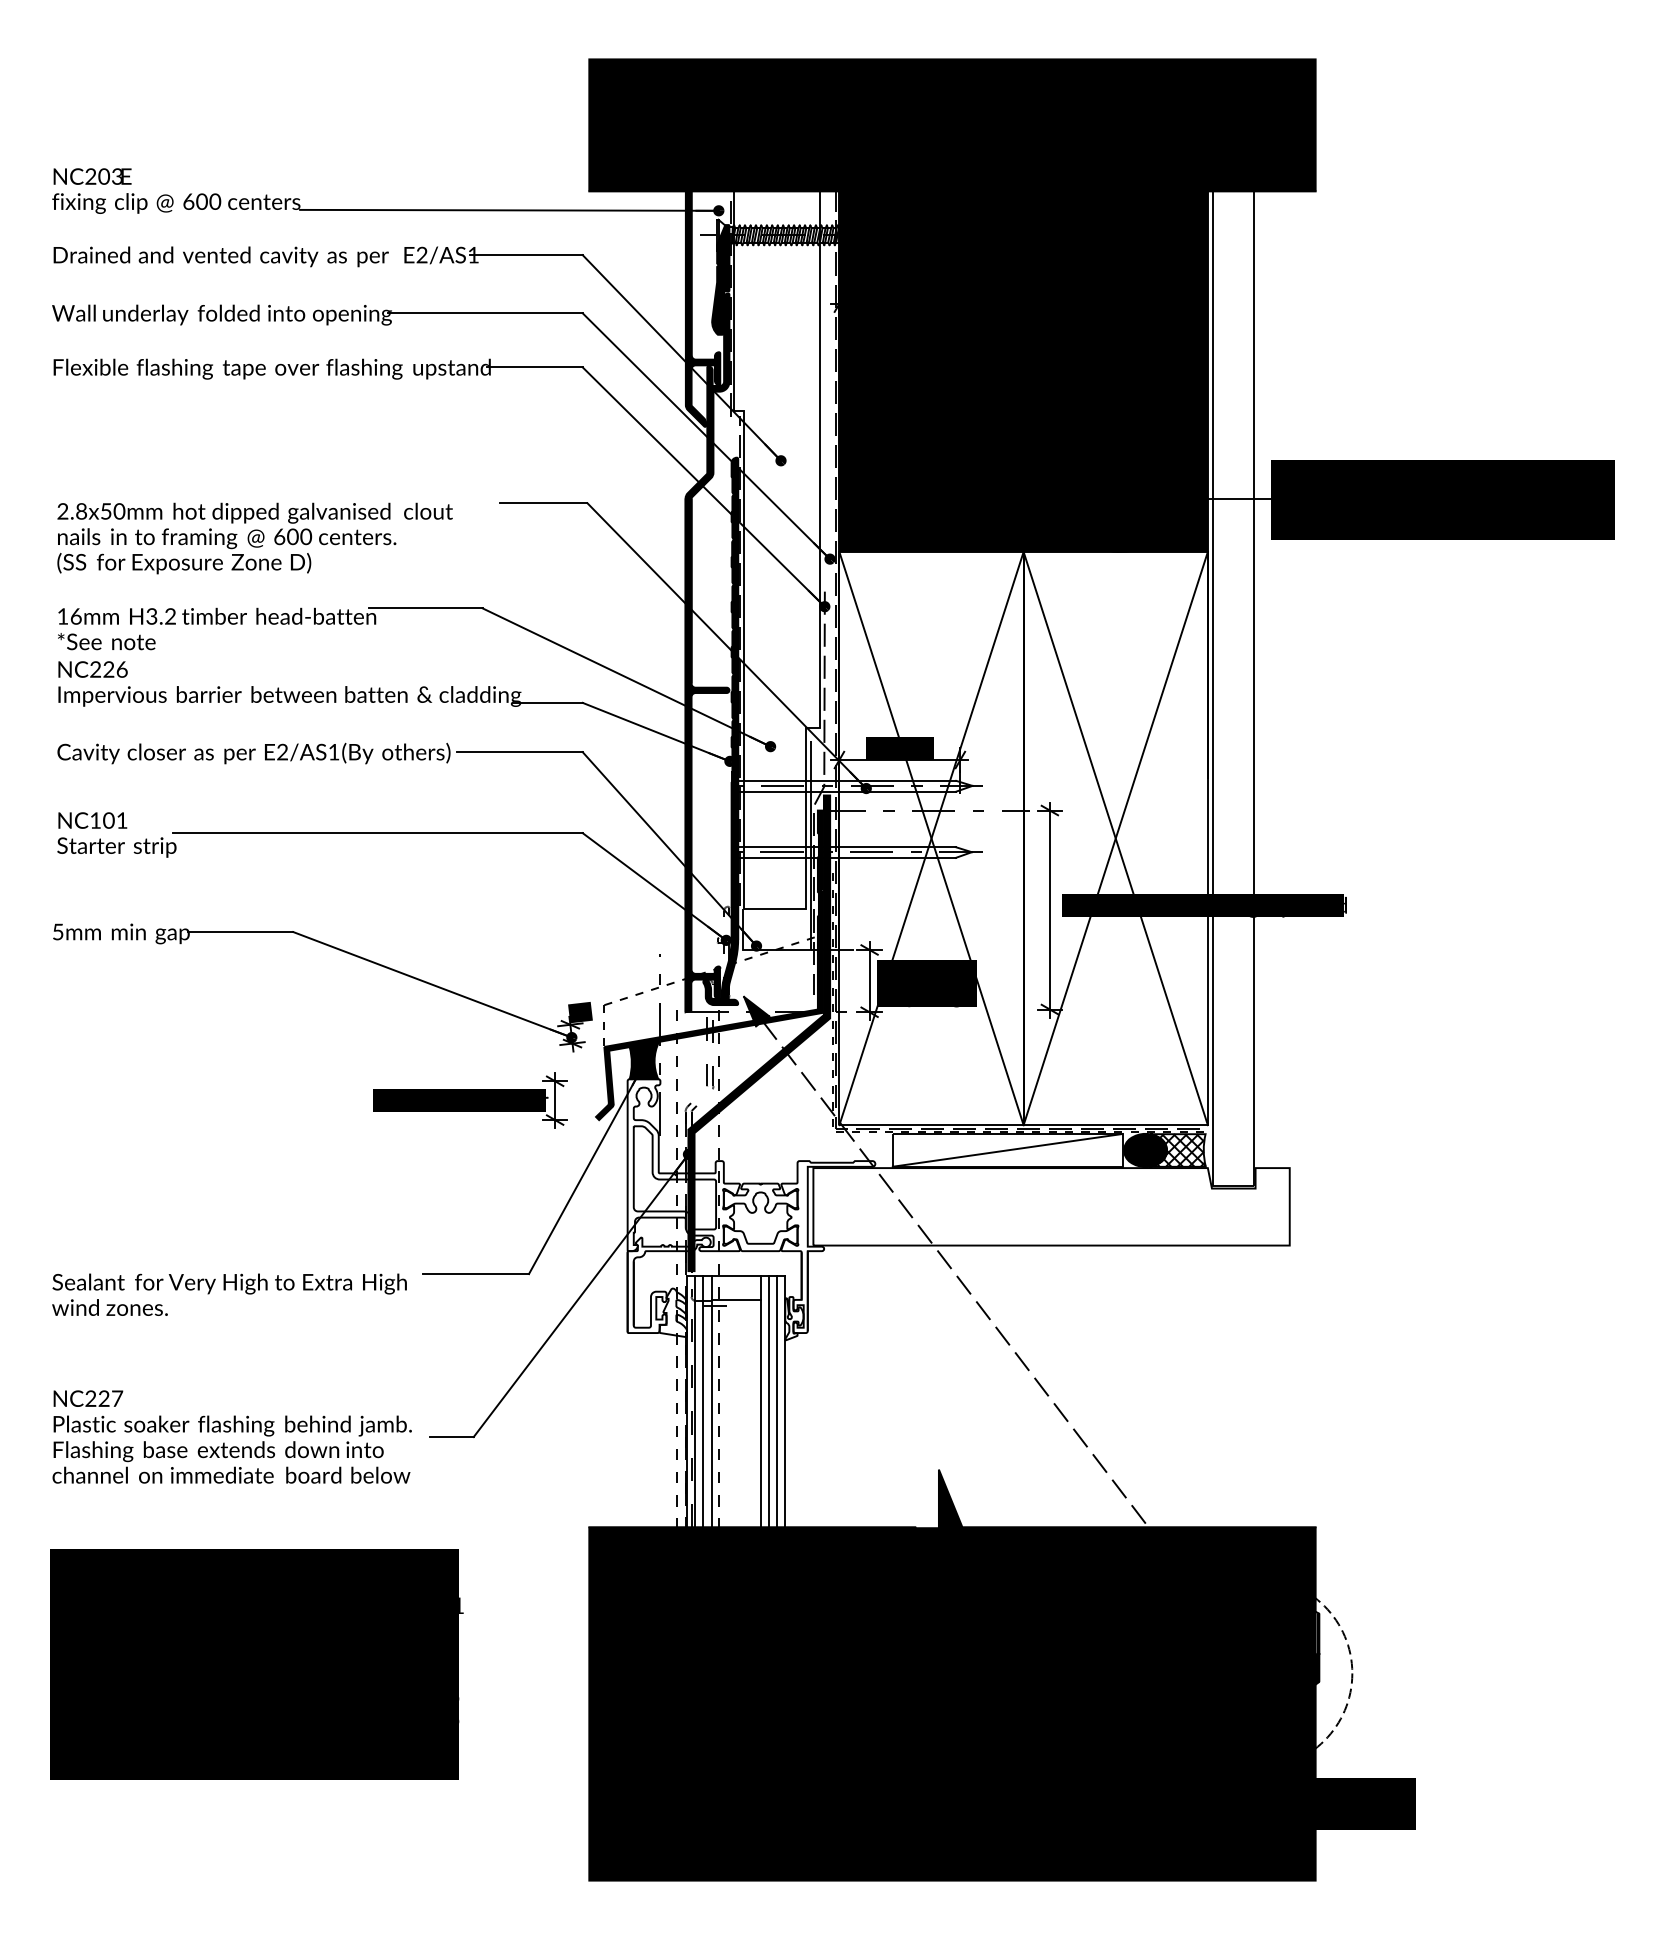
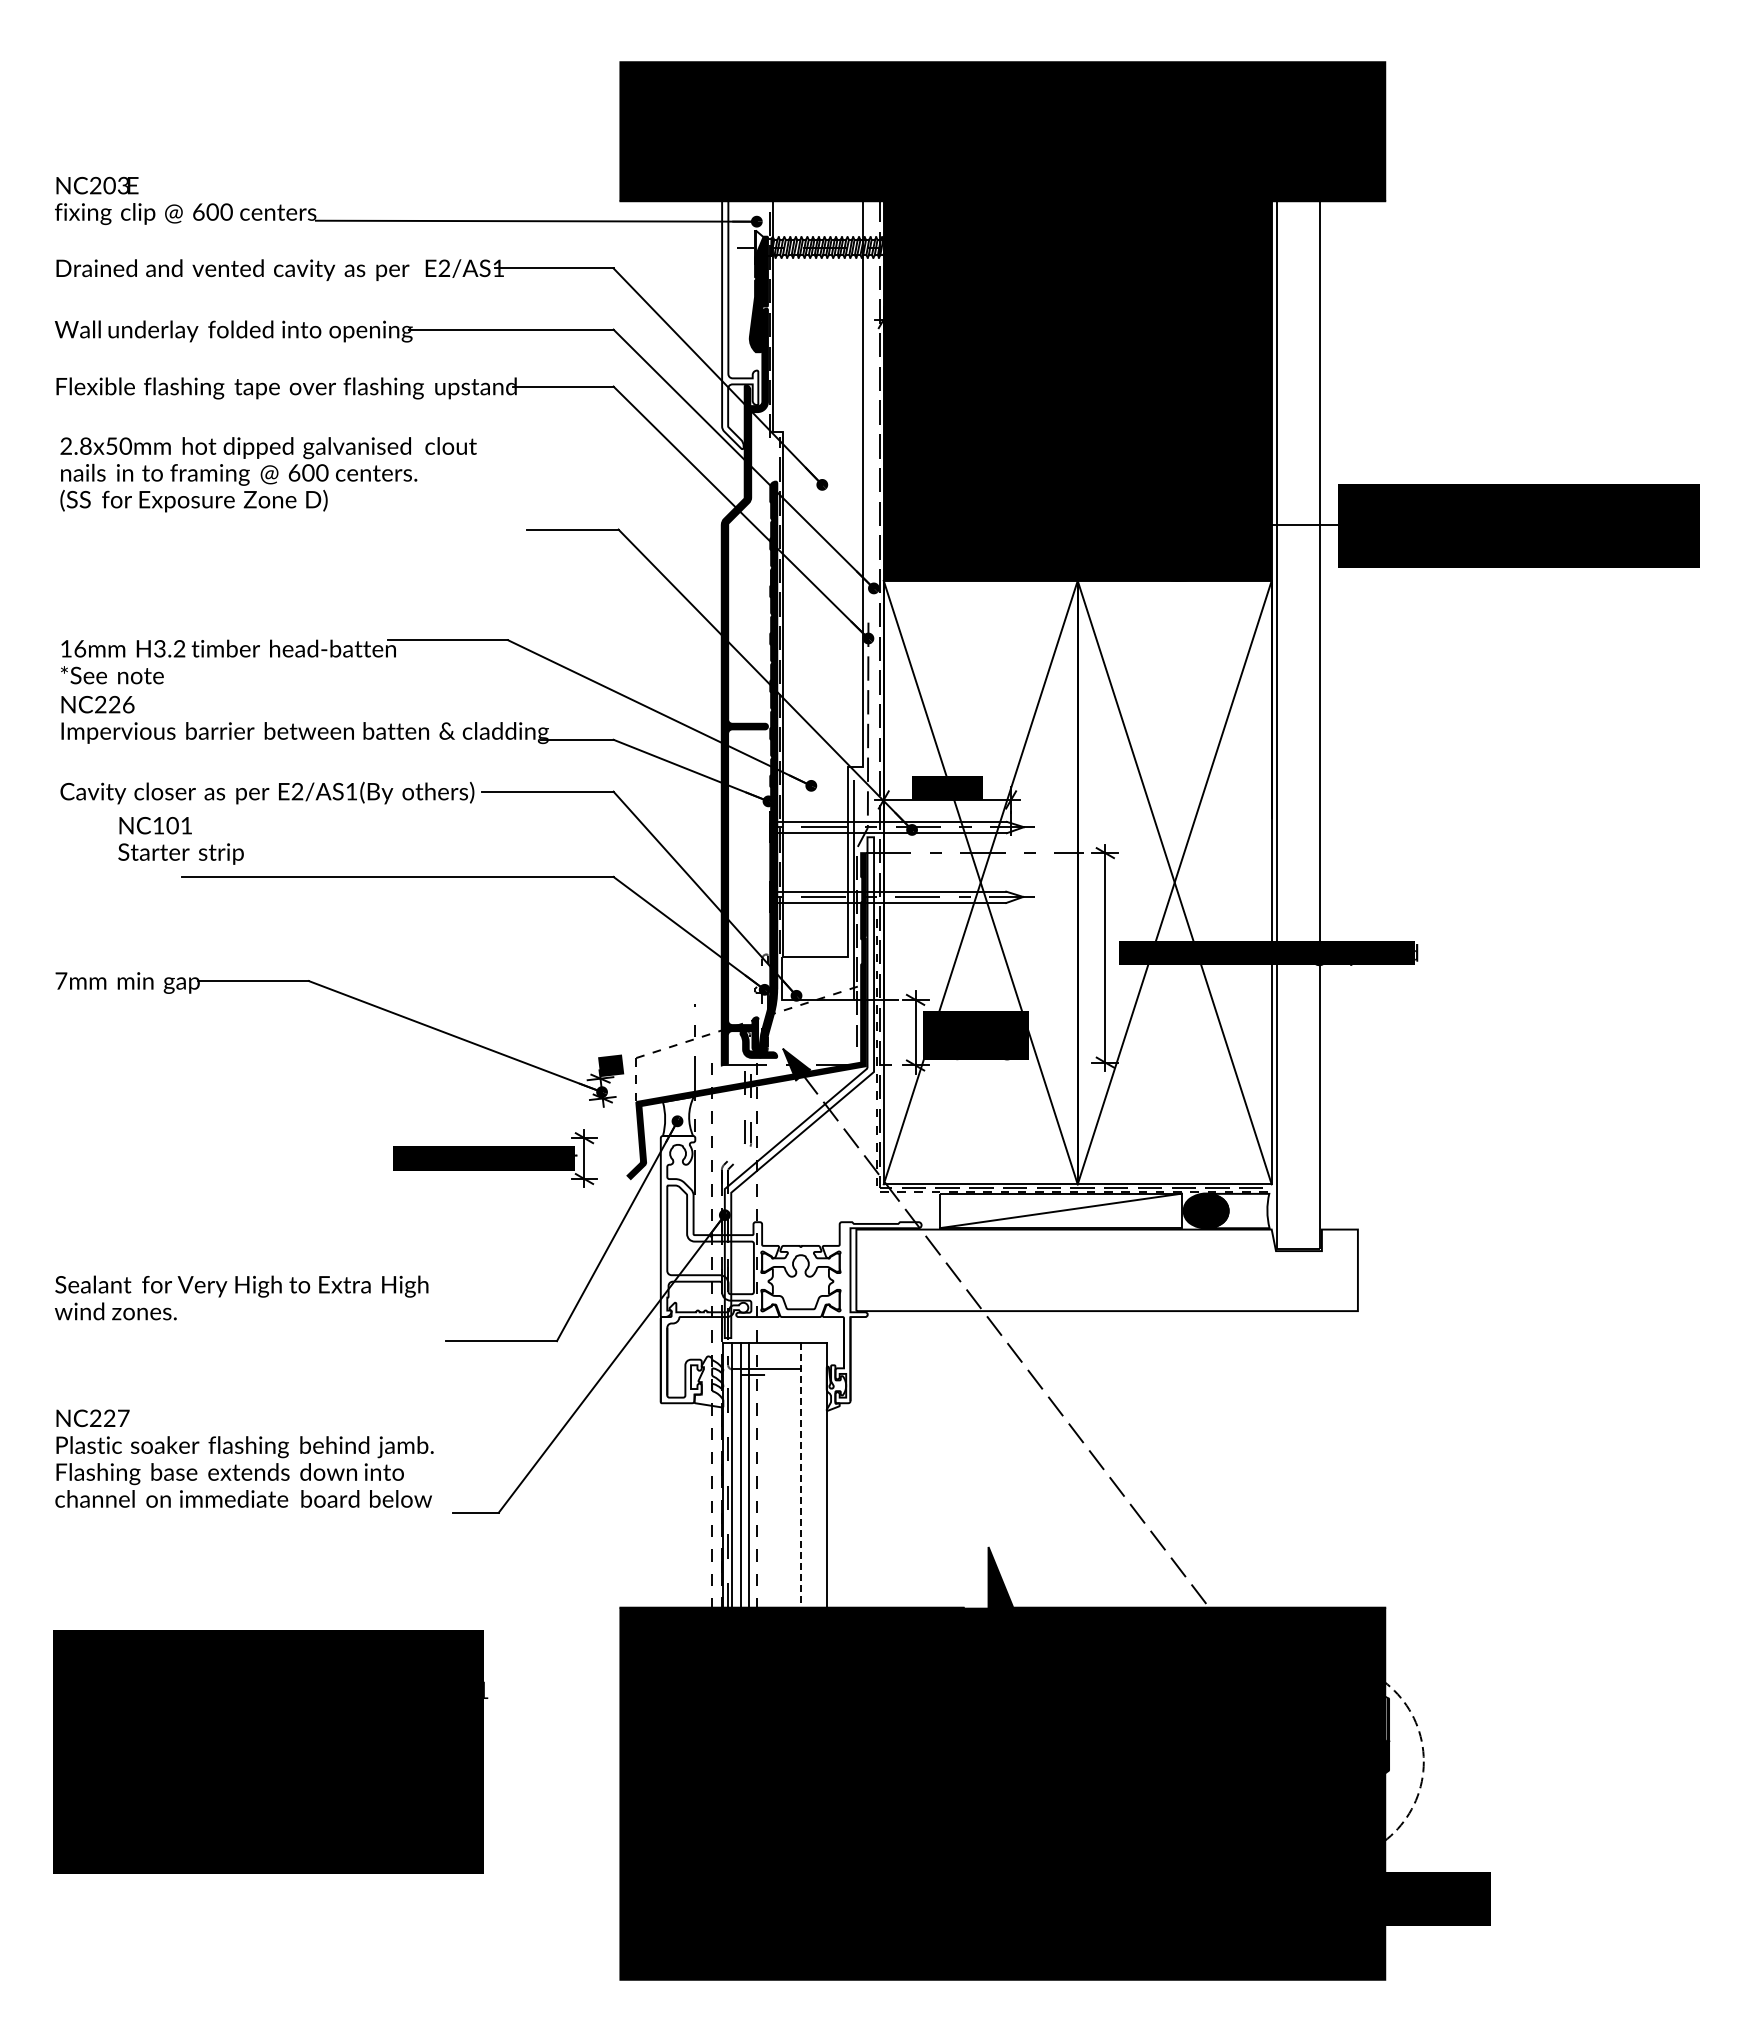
fill: (703, 306) -> (740, 322), removed
text: (255, 538) -> (268, 474), moved
text: (116, 834) -> (180, 840), moved
text: (58, 931) -> (61, 980), 5mm -> 7mm
fill: (759, 1033) -> (799, 1087), removed
fill: (643, 1059) -> (677, 1115), removed
hatch: (1178, 1149) -> (1240, 1210), removed
text: (229, 1294) -> (241, 1297), moved
line: (760, 1406) -> (800, 1480), solid -> dashed
line: (768, 1406) -> (809, 1480), removed
line: (777, 1406) -> (818, 1480), removed
text: (232, 1436) -> (244, 1458), moved

